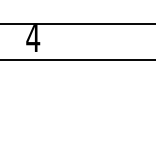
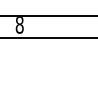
text: (32, 38) -> (19, 25), 4 -> 8

